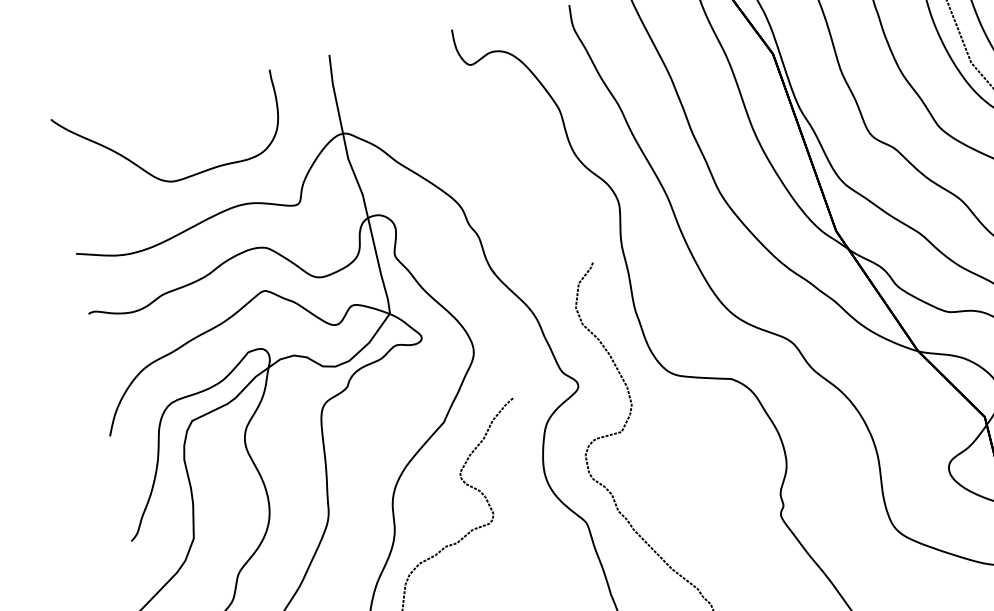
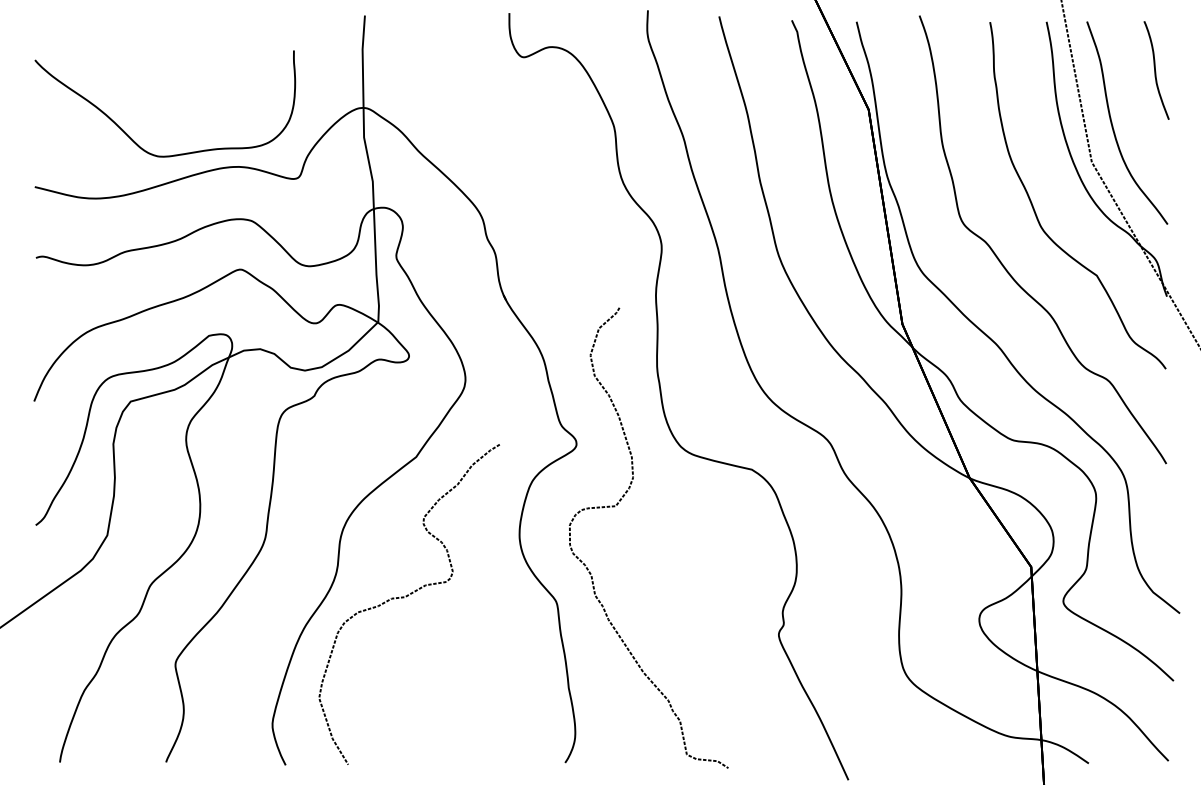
part: (145, 169) -> (131, 137), moved

